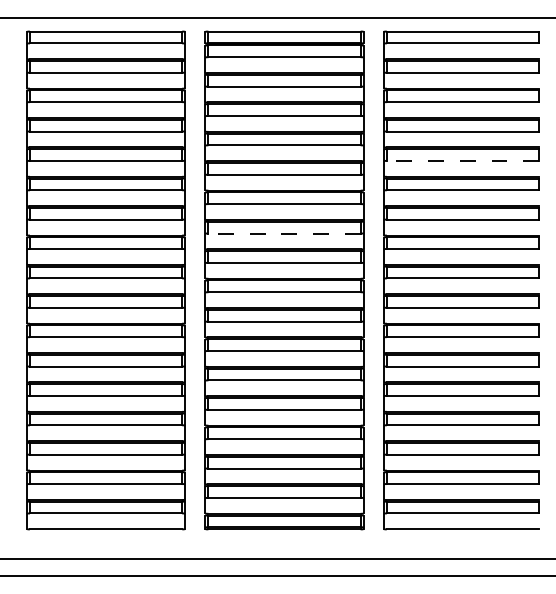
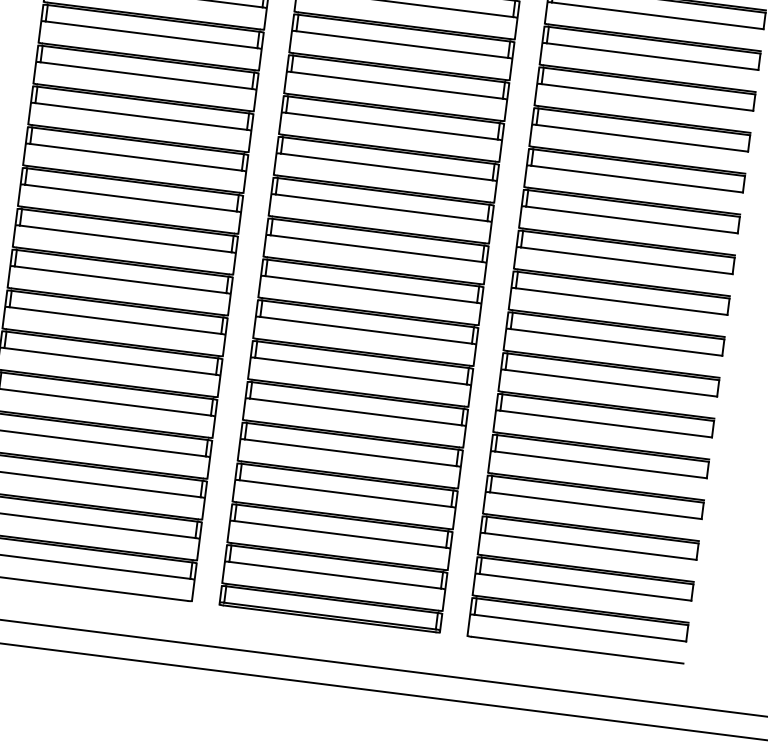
line: (462, 160) -> (641, 137), dashed -> solid
line: (284, 233) -> (381, 207), dashed -> solid

